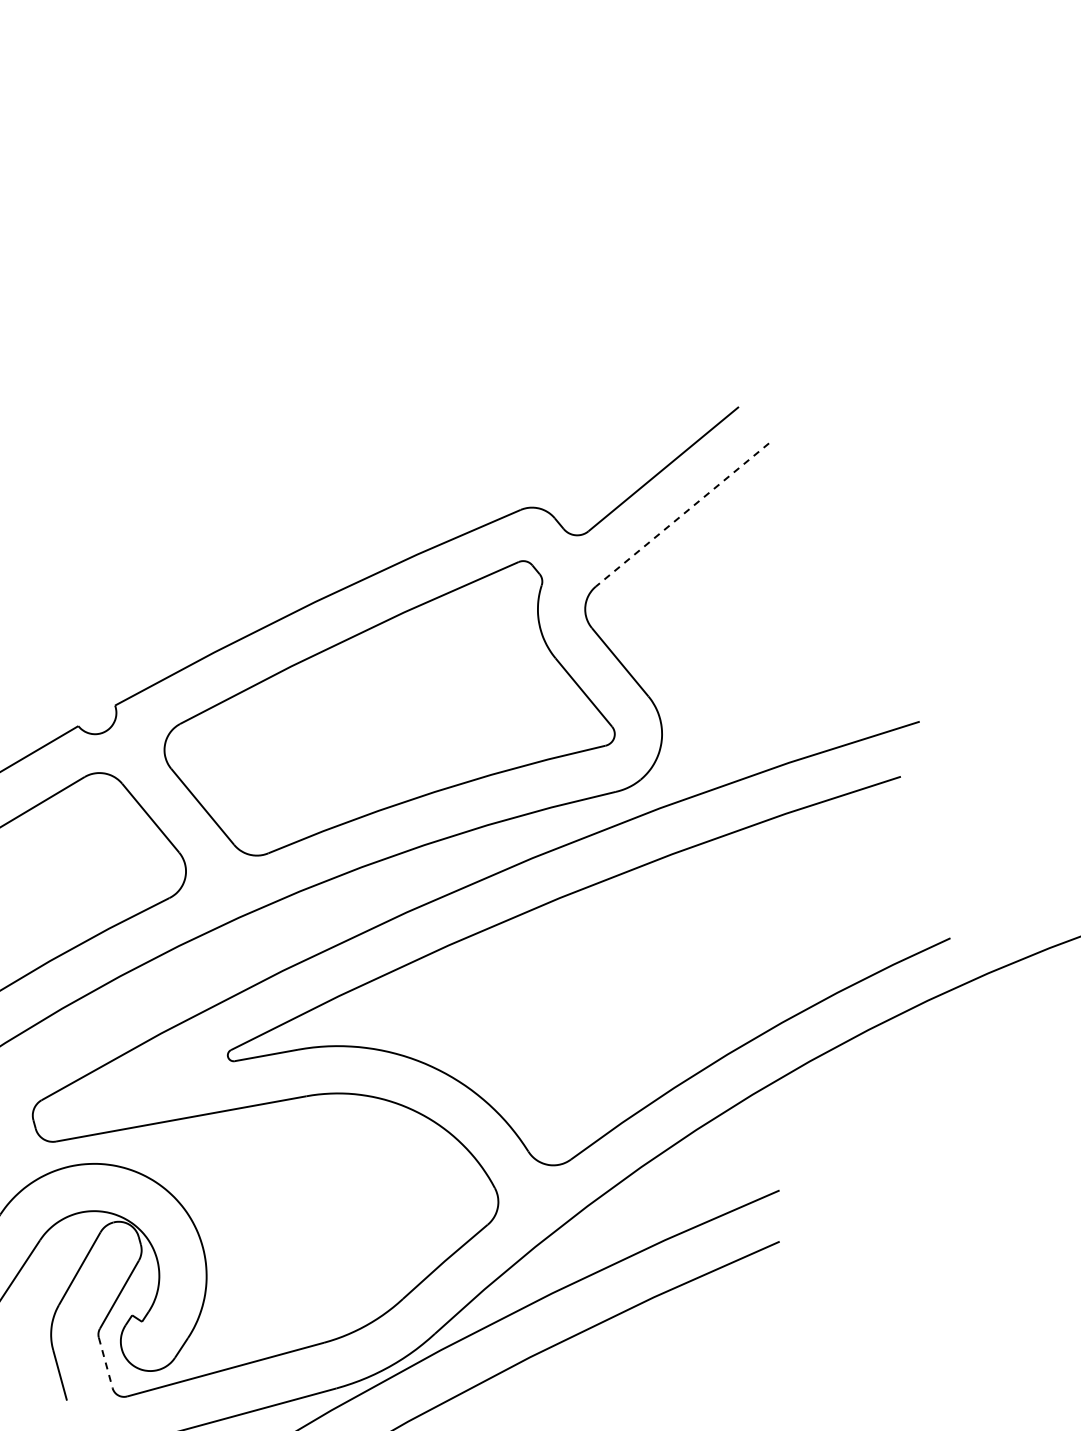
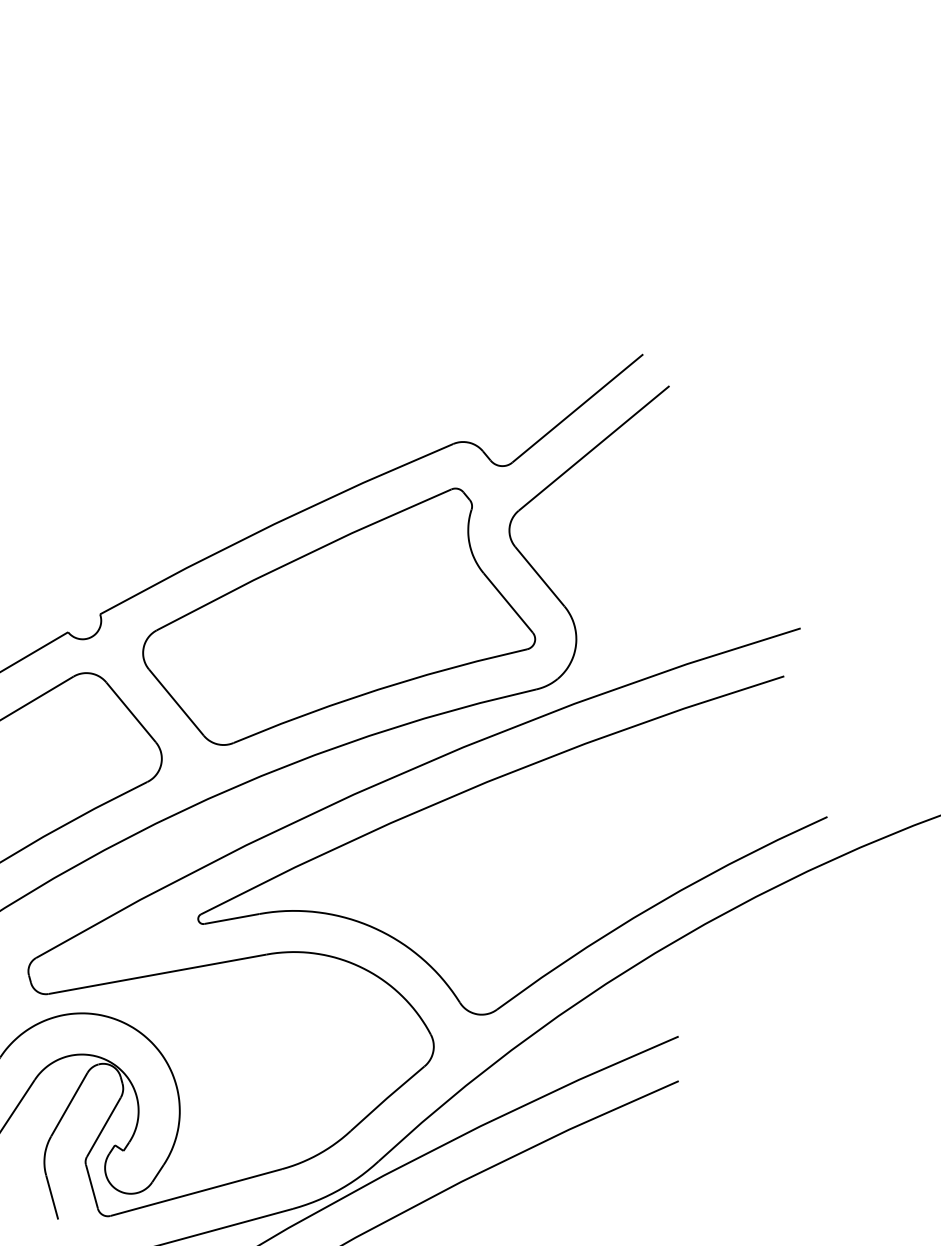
line: (682, 515) -> (594, 448), dashed -> solid
line: (105, 1363) -> (91, 1187), dashed -> solid

